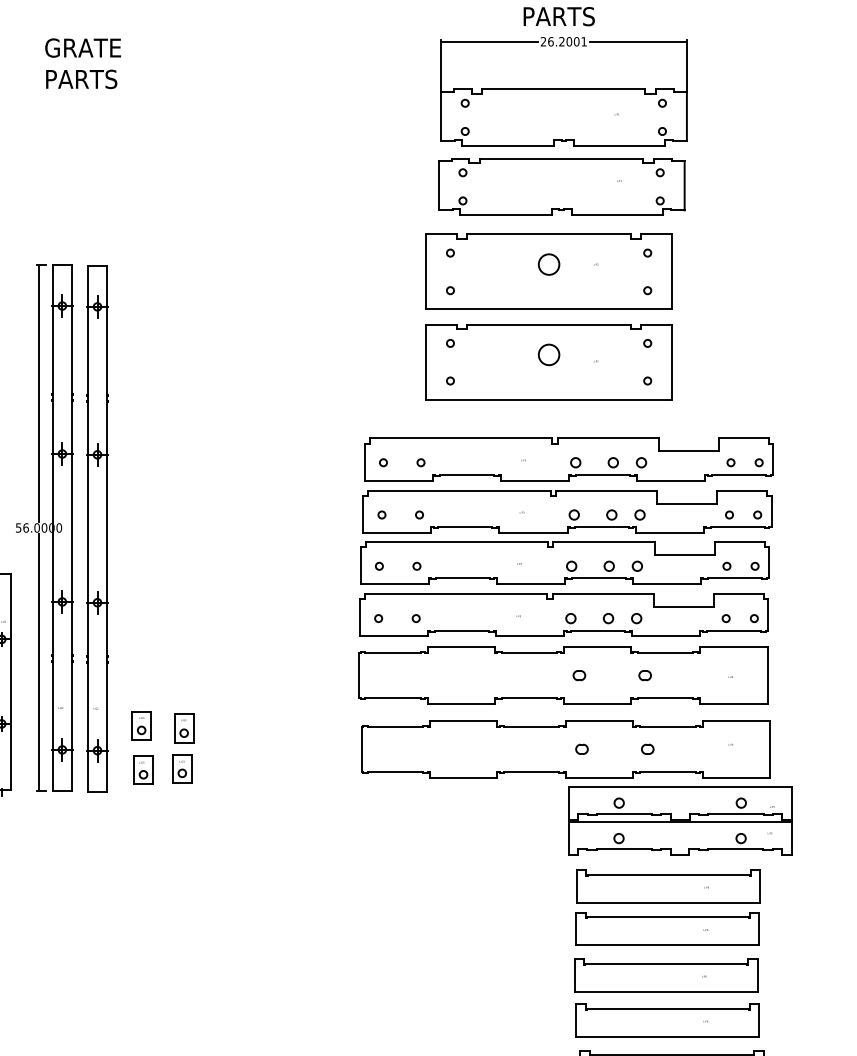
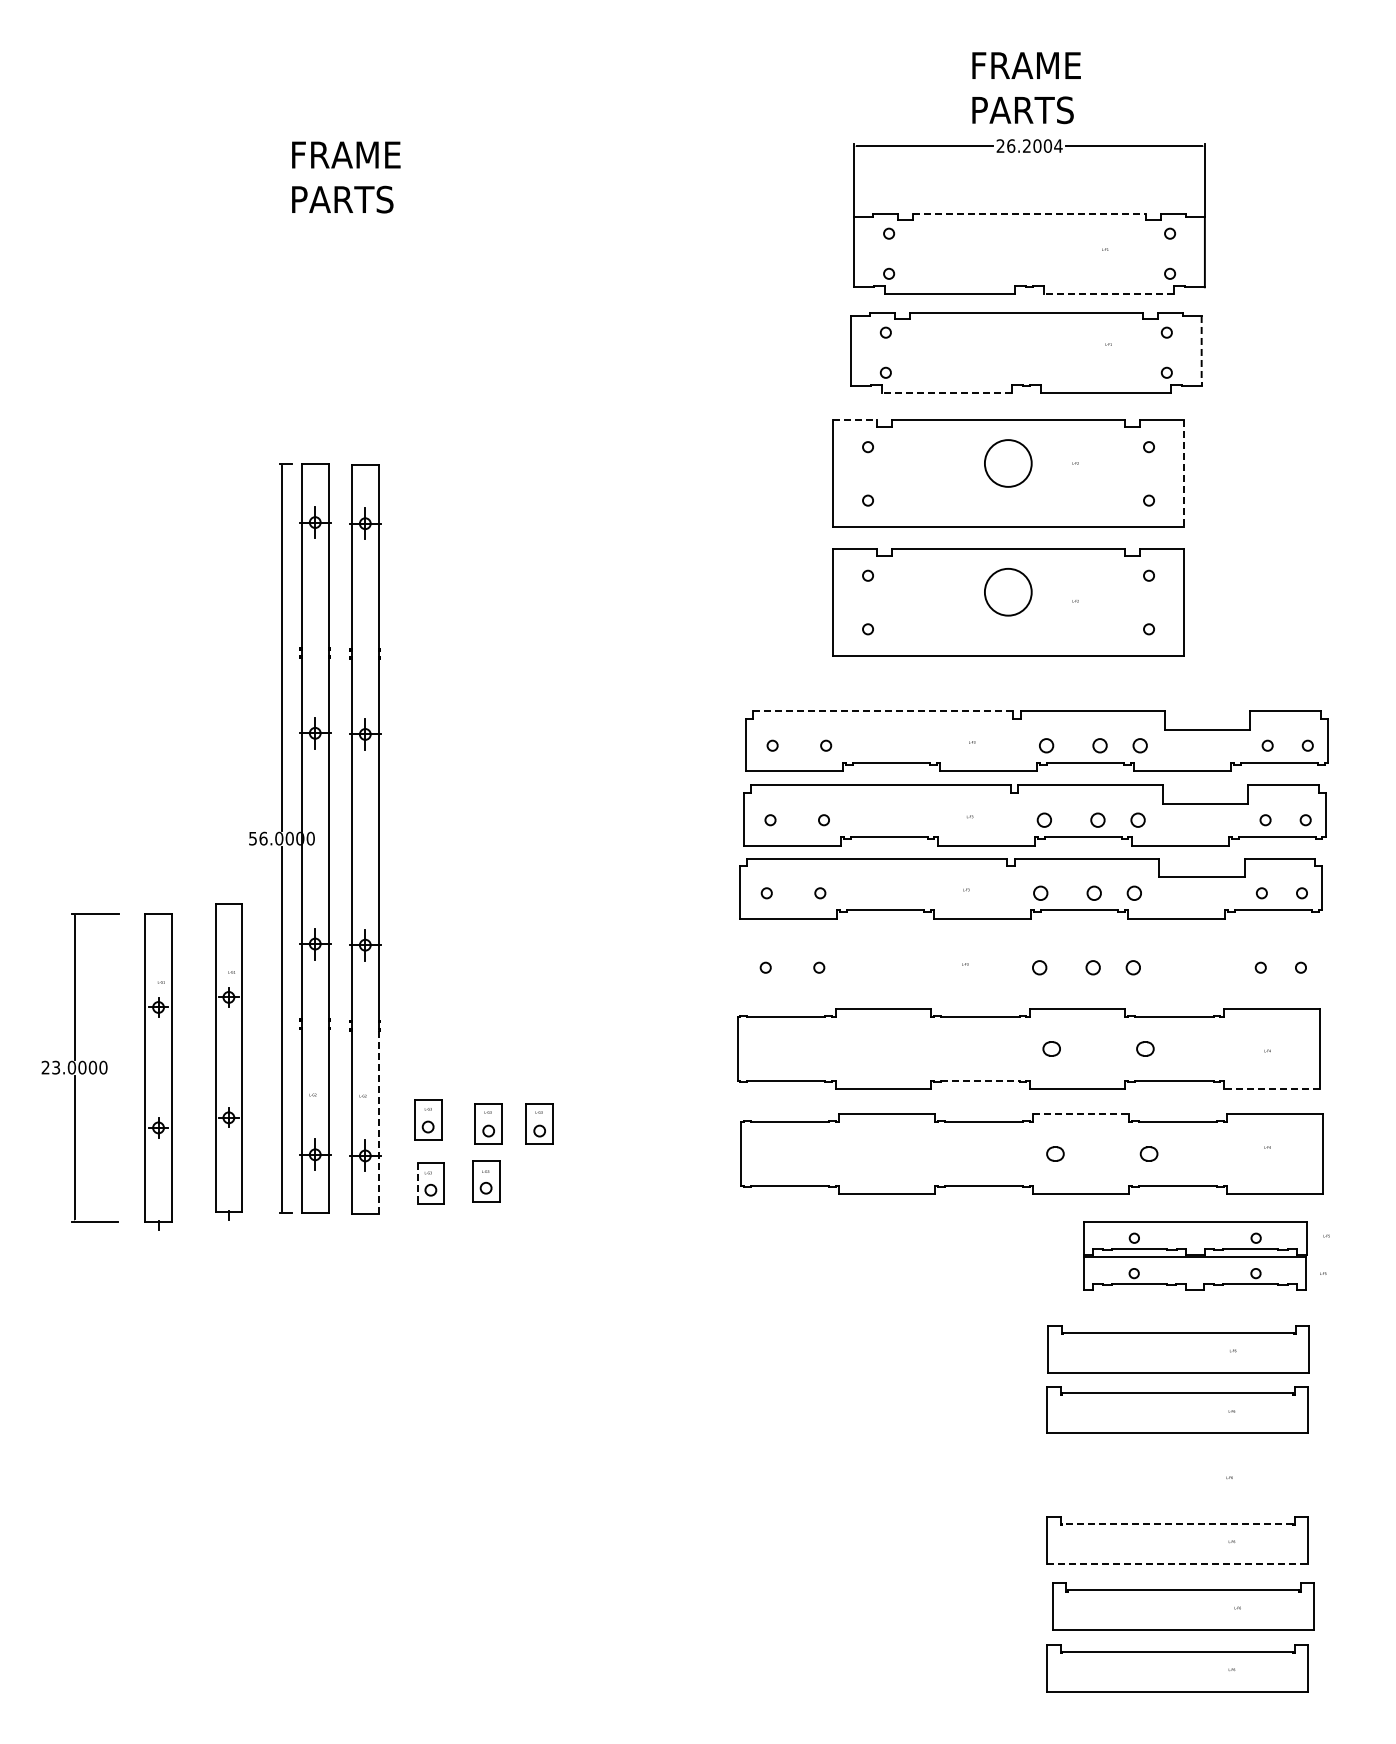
text: (584, 41) -> (1058, 145), 26.2001 -> 26.2004
text: (83, 47) -> (345, 154), GRATE PARTS -> FRAME PARTS
line: (564, 89) -> (1030, 213), solid -> dashed
line: (619, 145) -> (1108, 293), solid -> dashed
line: (684, 185) -> (1201, 351), solid -> dashed
line: (505, 214) -> (946, 392), solid -> dashed
line: (441, 234) -> (855, 420), solid -> dashed
circle: (549, 264) -> (1008, 463), size x1.6
line: (671, 271) -> (1183, 473), solid -> dashed
circle: (549, 354) -> (1008, 591), size x1.6
line: (461, 437) -> (883, 710), solid -> dashed
part: (563, 614) -> (1029, 962), removed
line: (529, 697) -> (980, 1080), solid -> dashed
line: (733, 704) -> (1271, 1089), solid -> dashed
line: (599, 720) -> (1080, 1113), solid -> dashed
line: (106, 727) -> (378, 1122), solid -> dashed
part: (219, 727) -> (539, 1123), added
line: (134, 770) -> (417, 1184), solid -> dashed
part: (679, 820) -> (1194, 1255), size x0.7
part: (666, 975) -> (1175, 1476), removed
line: (667, 1008) -> (1177, 1523), solid -> dashed
line: (668, 1036) -> (1178, 1563), solid -> dashed

